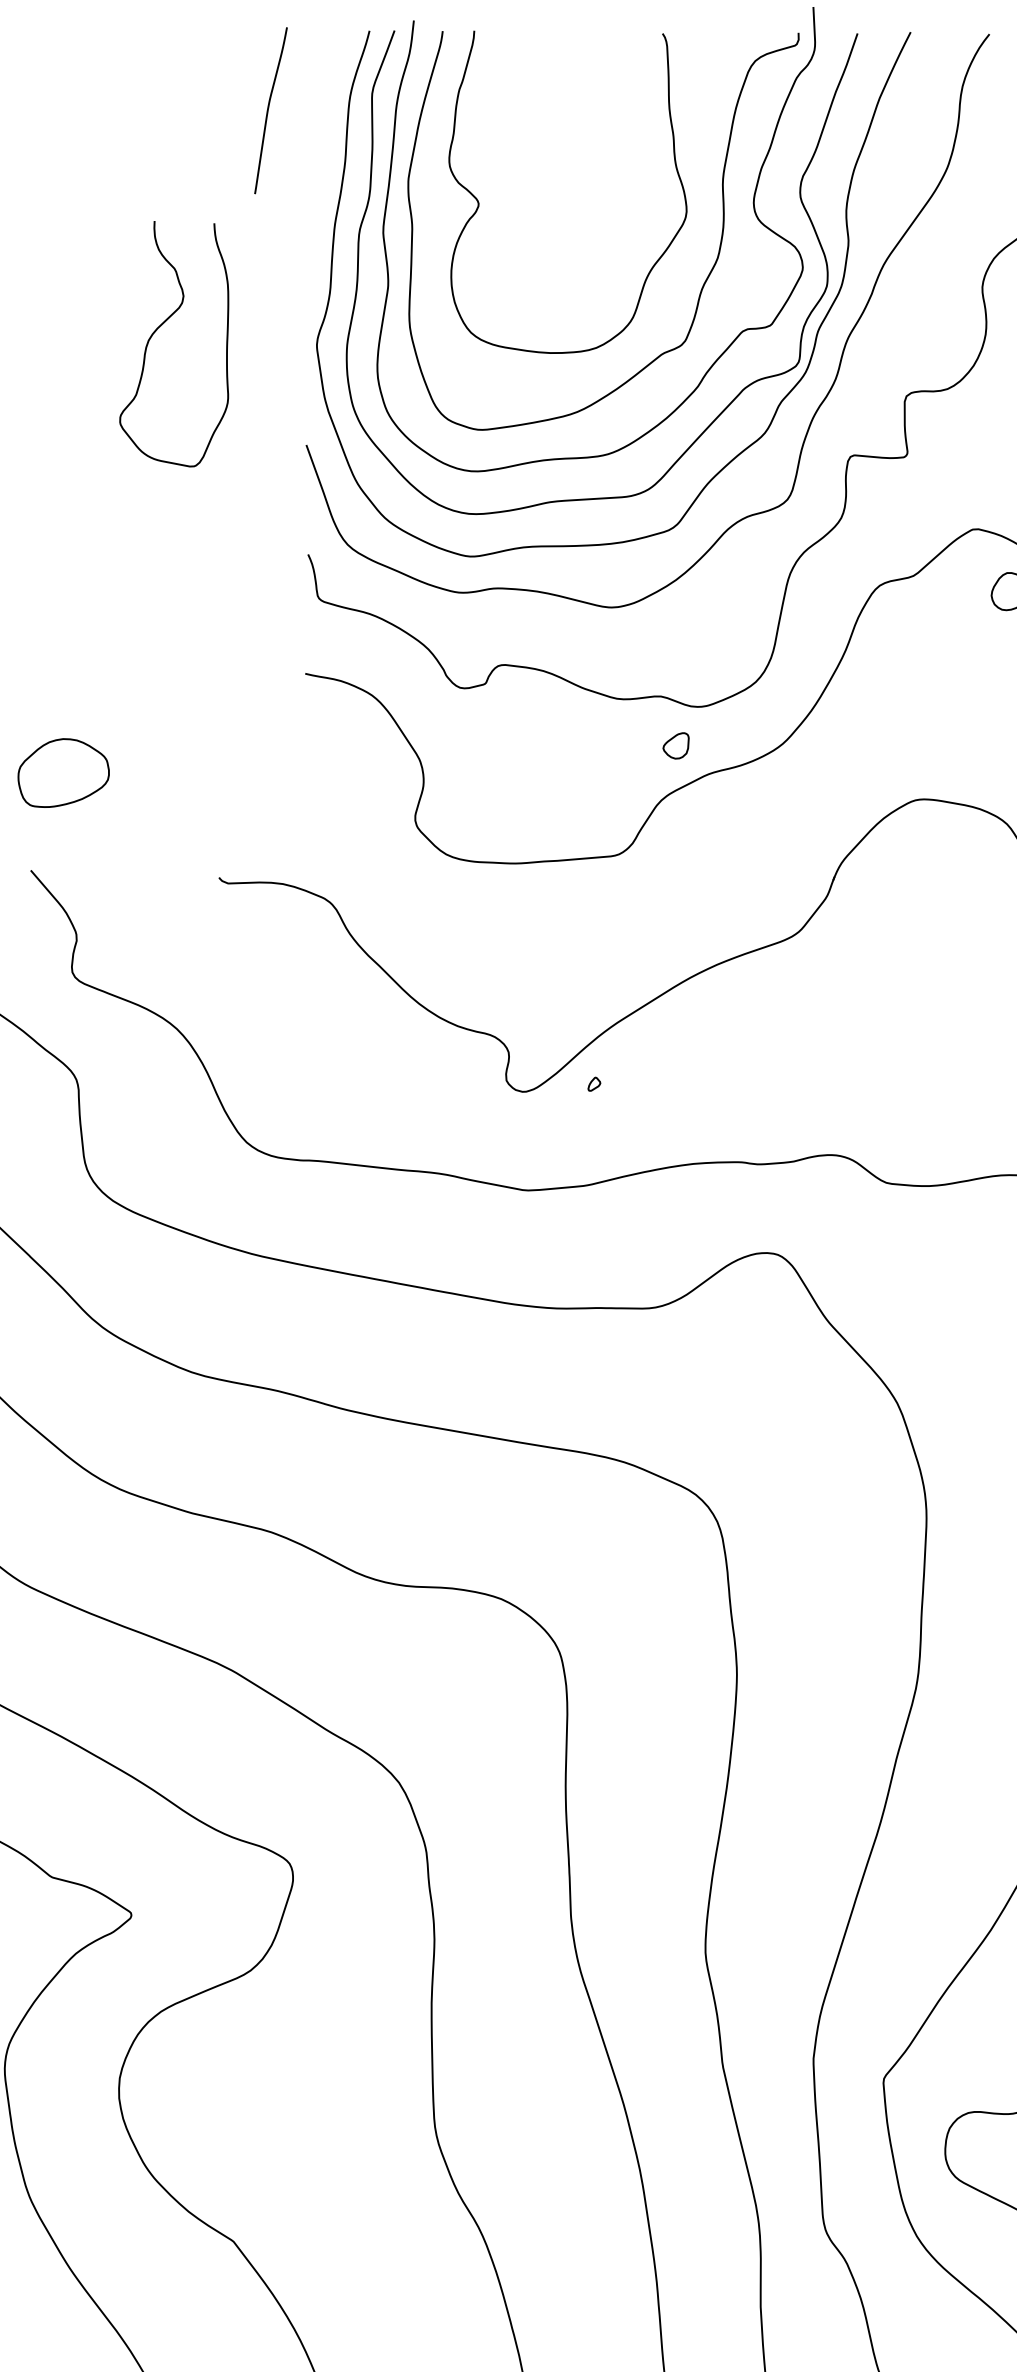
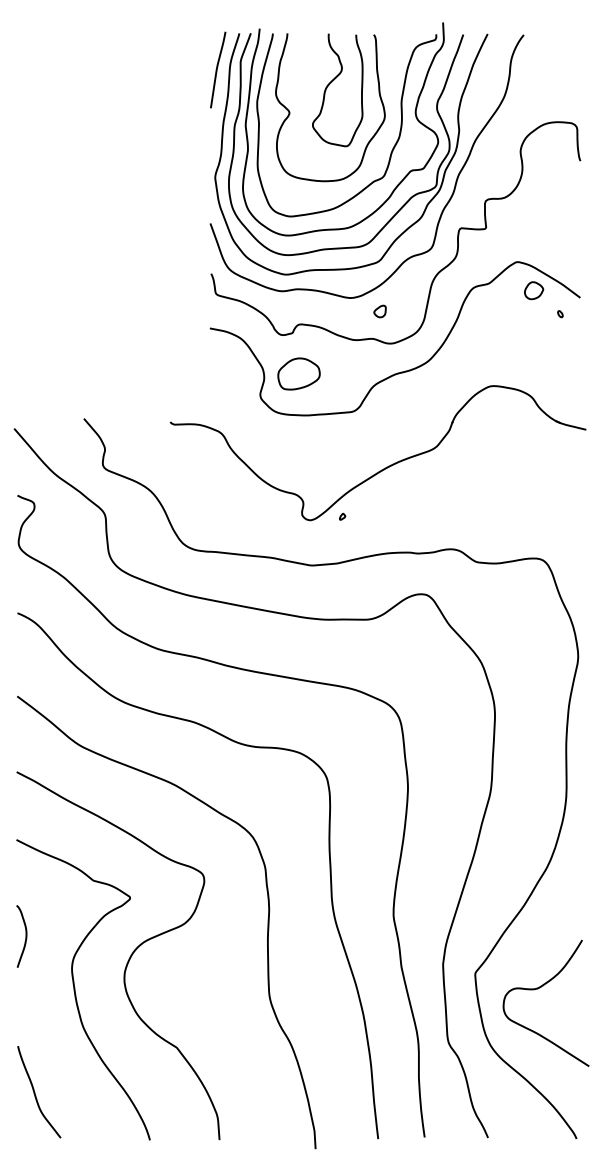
curve: (269, 109) -> (217, 69), moved
curve: (158, 331) -> (330, 84), moved
part: (674, 745) -> (379, 311), moved
part: (62, 771) -> (298, 373), moved

